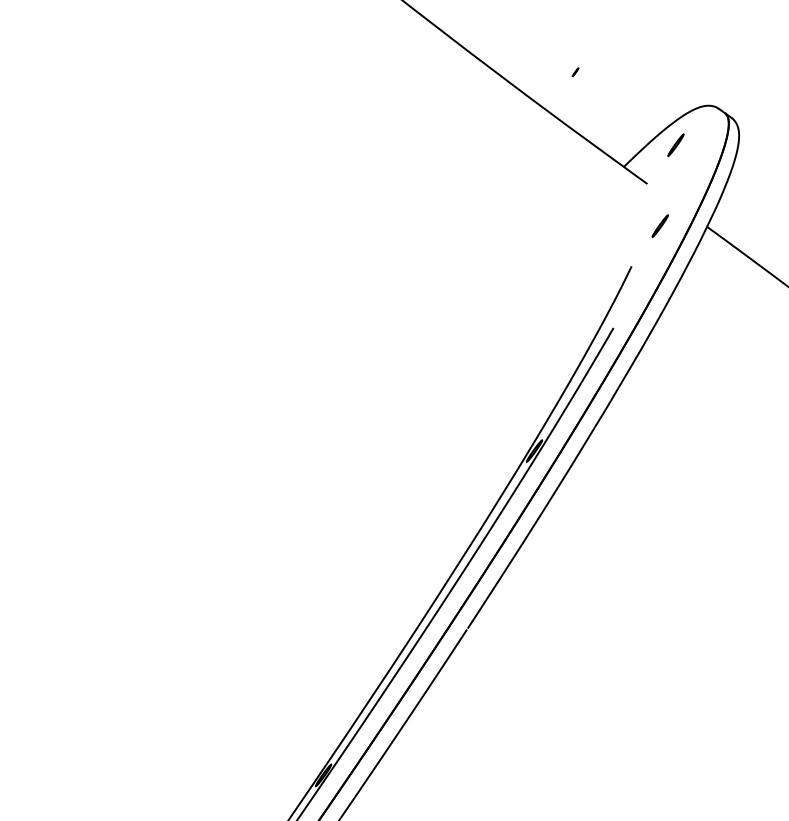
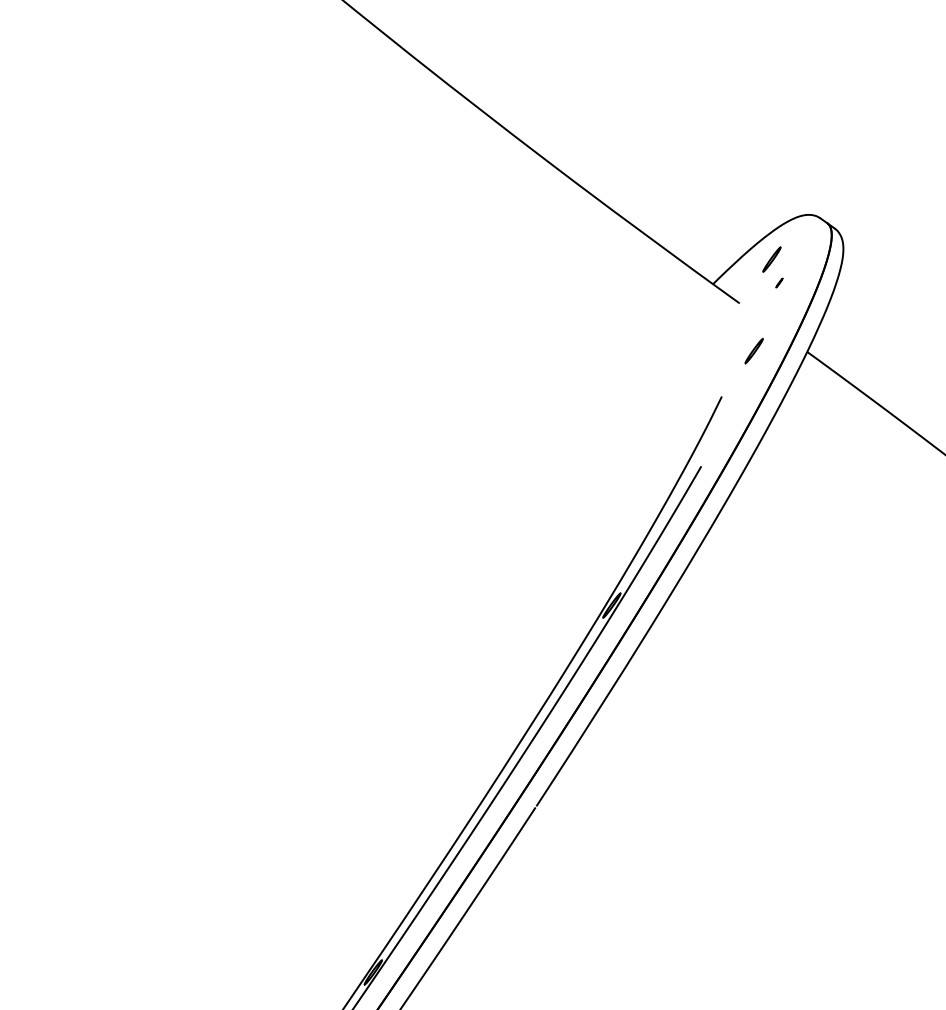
part: (575, 71) -> (779, 282), moved

